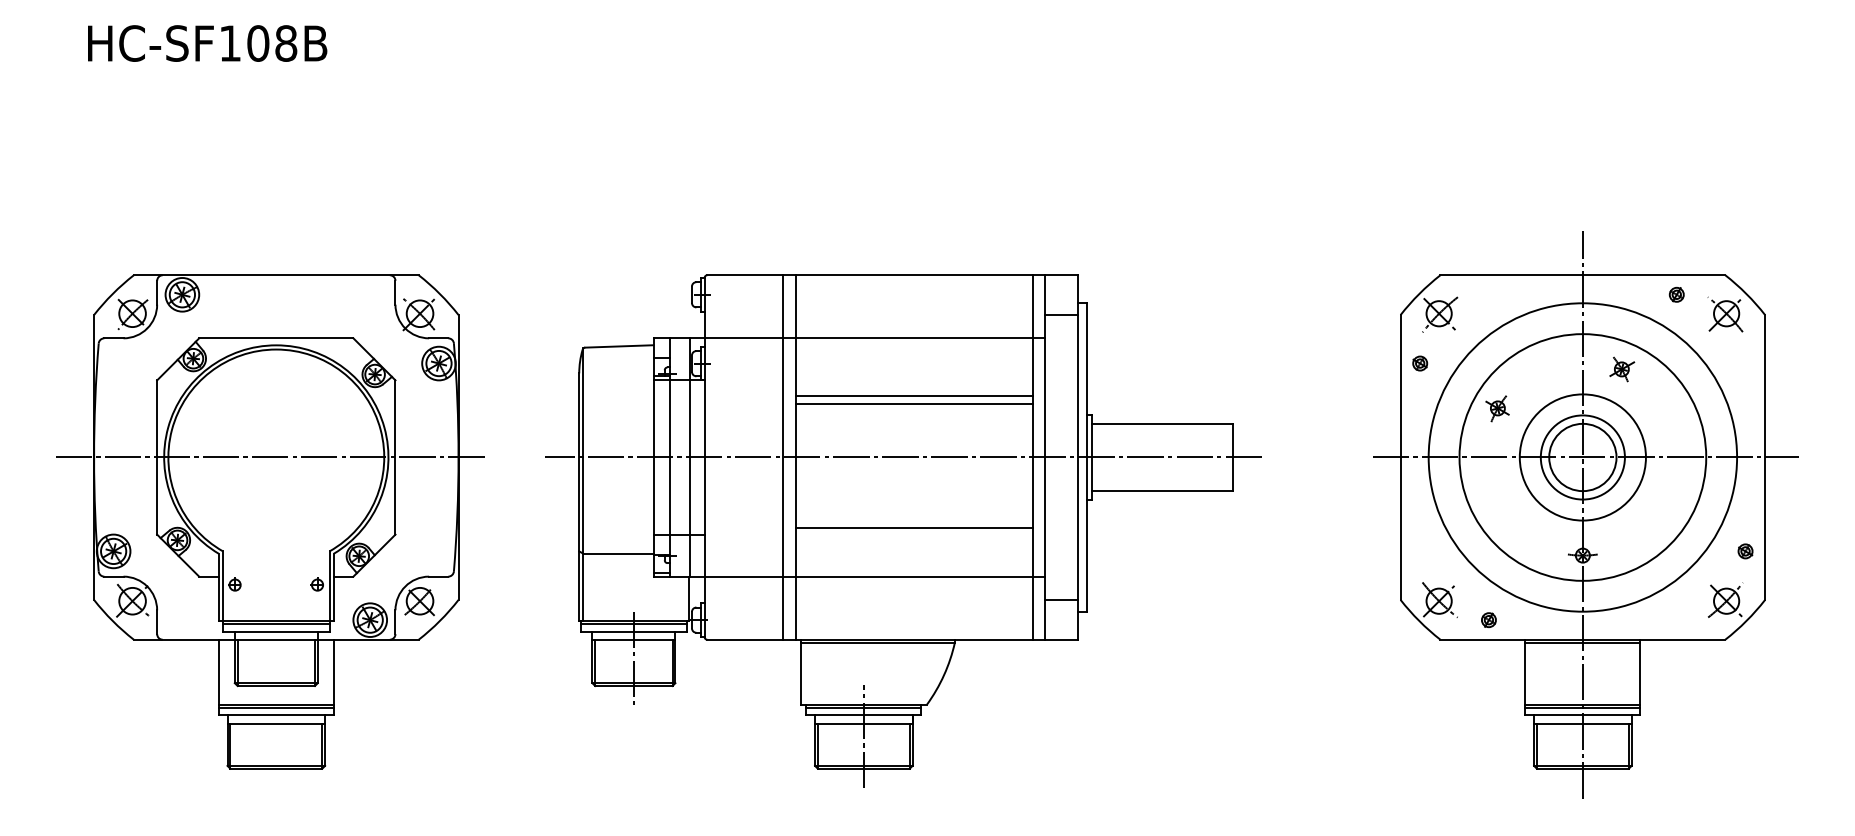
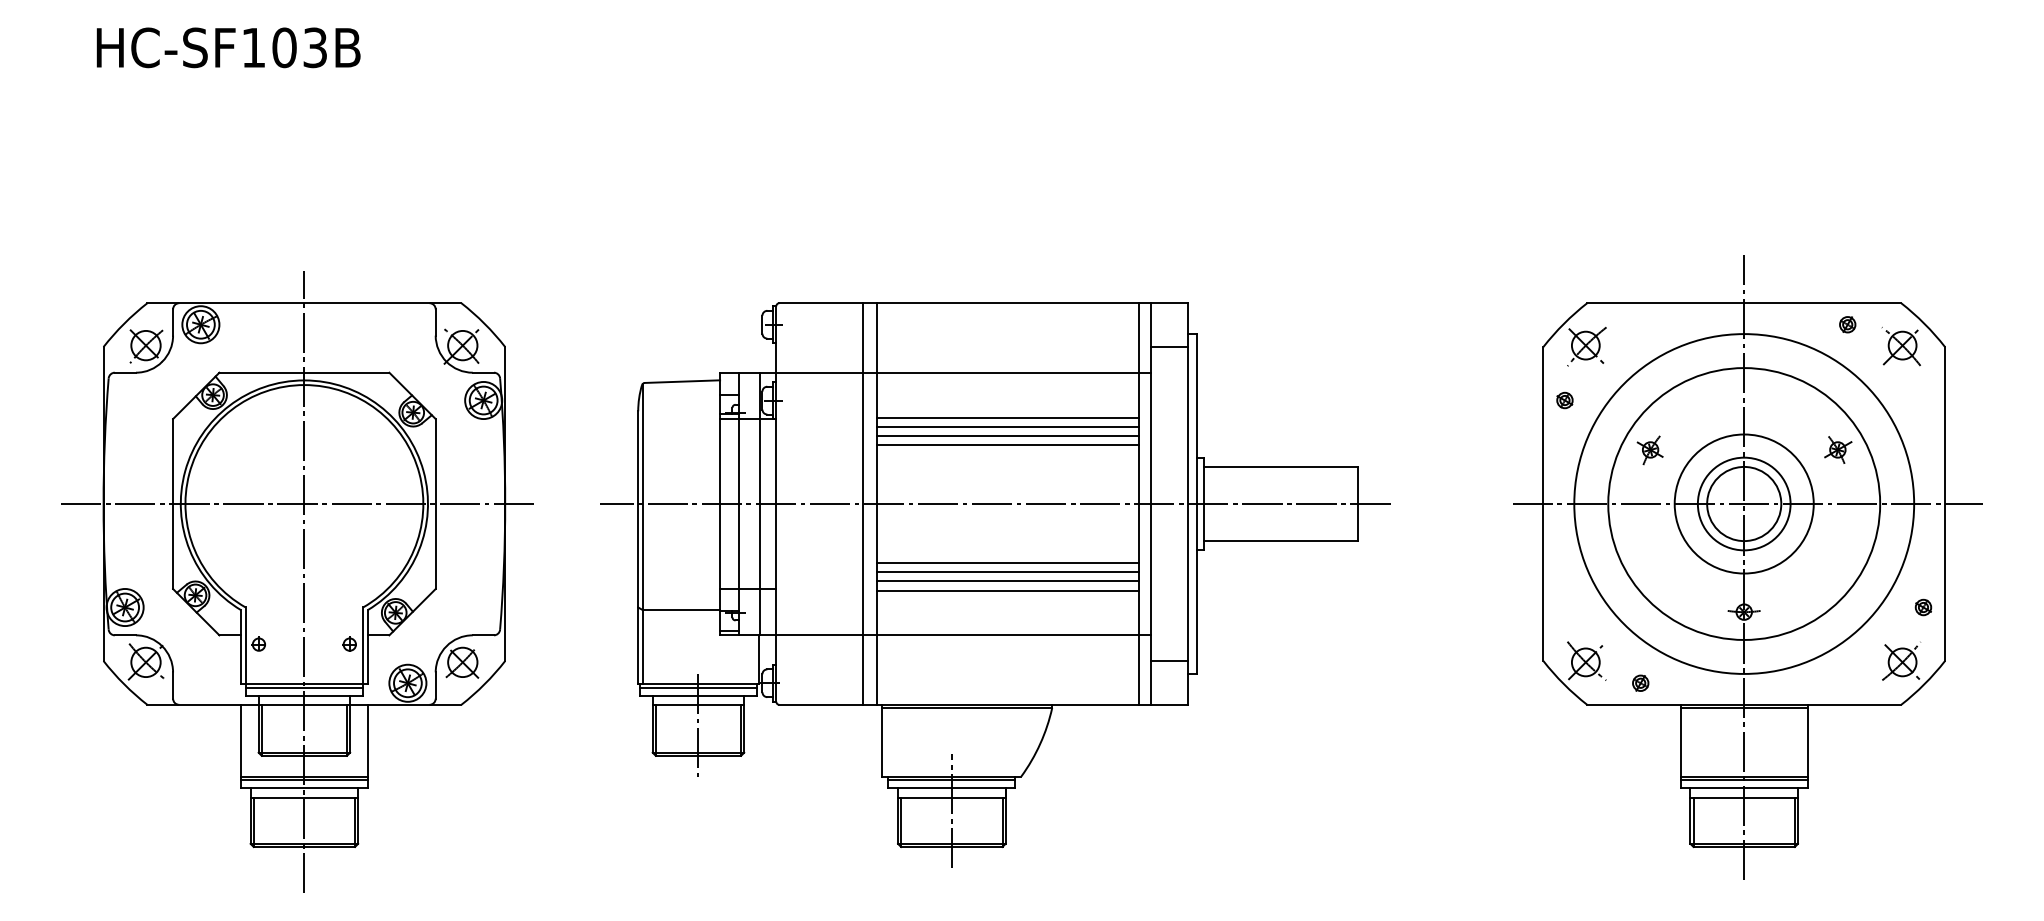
text: (286, 43) -> (315, 47), HC-SF108B -> HC-SF103B
part: (1622, 369) -> (1838, 450), moved
line: (914, 378) -> (1007, 416), added
line: (914, 387) -> (1007, 426), added
line: (914, 510) -> (1007, 562), added
line: (914, 519) -> (1007, 572), added
line: (276, 528) -> (304, 582), added
line: (914, 536) -> (1007, 591), added

